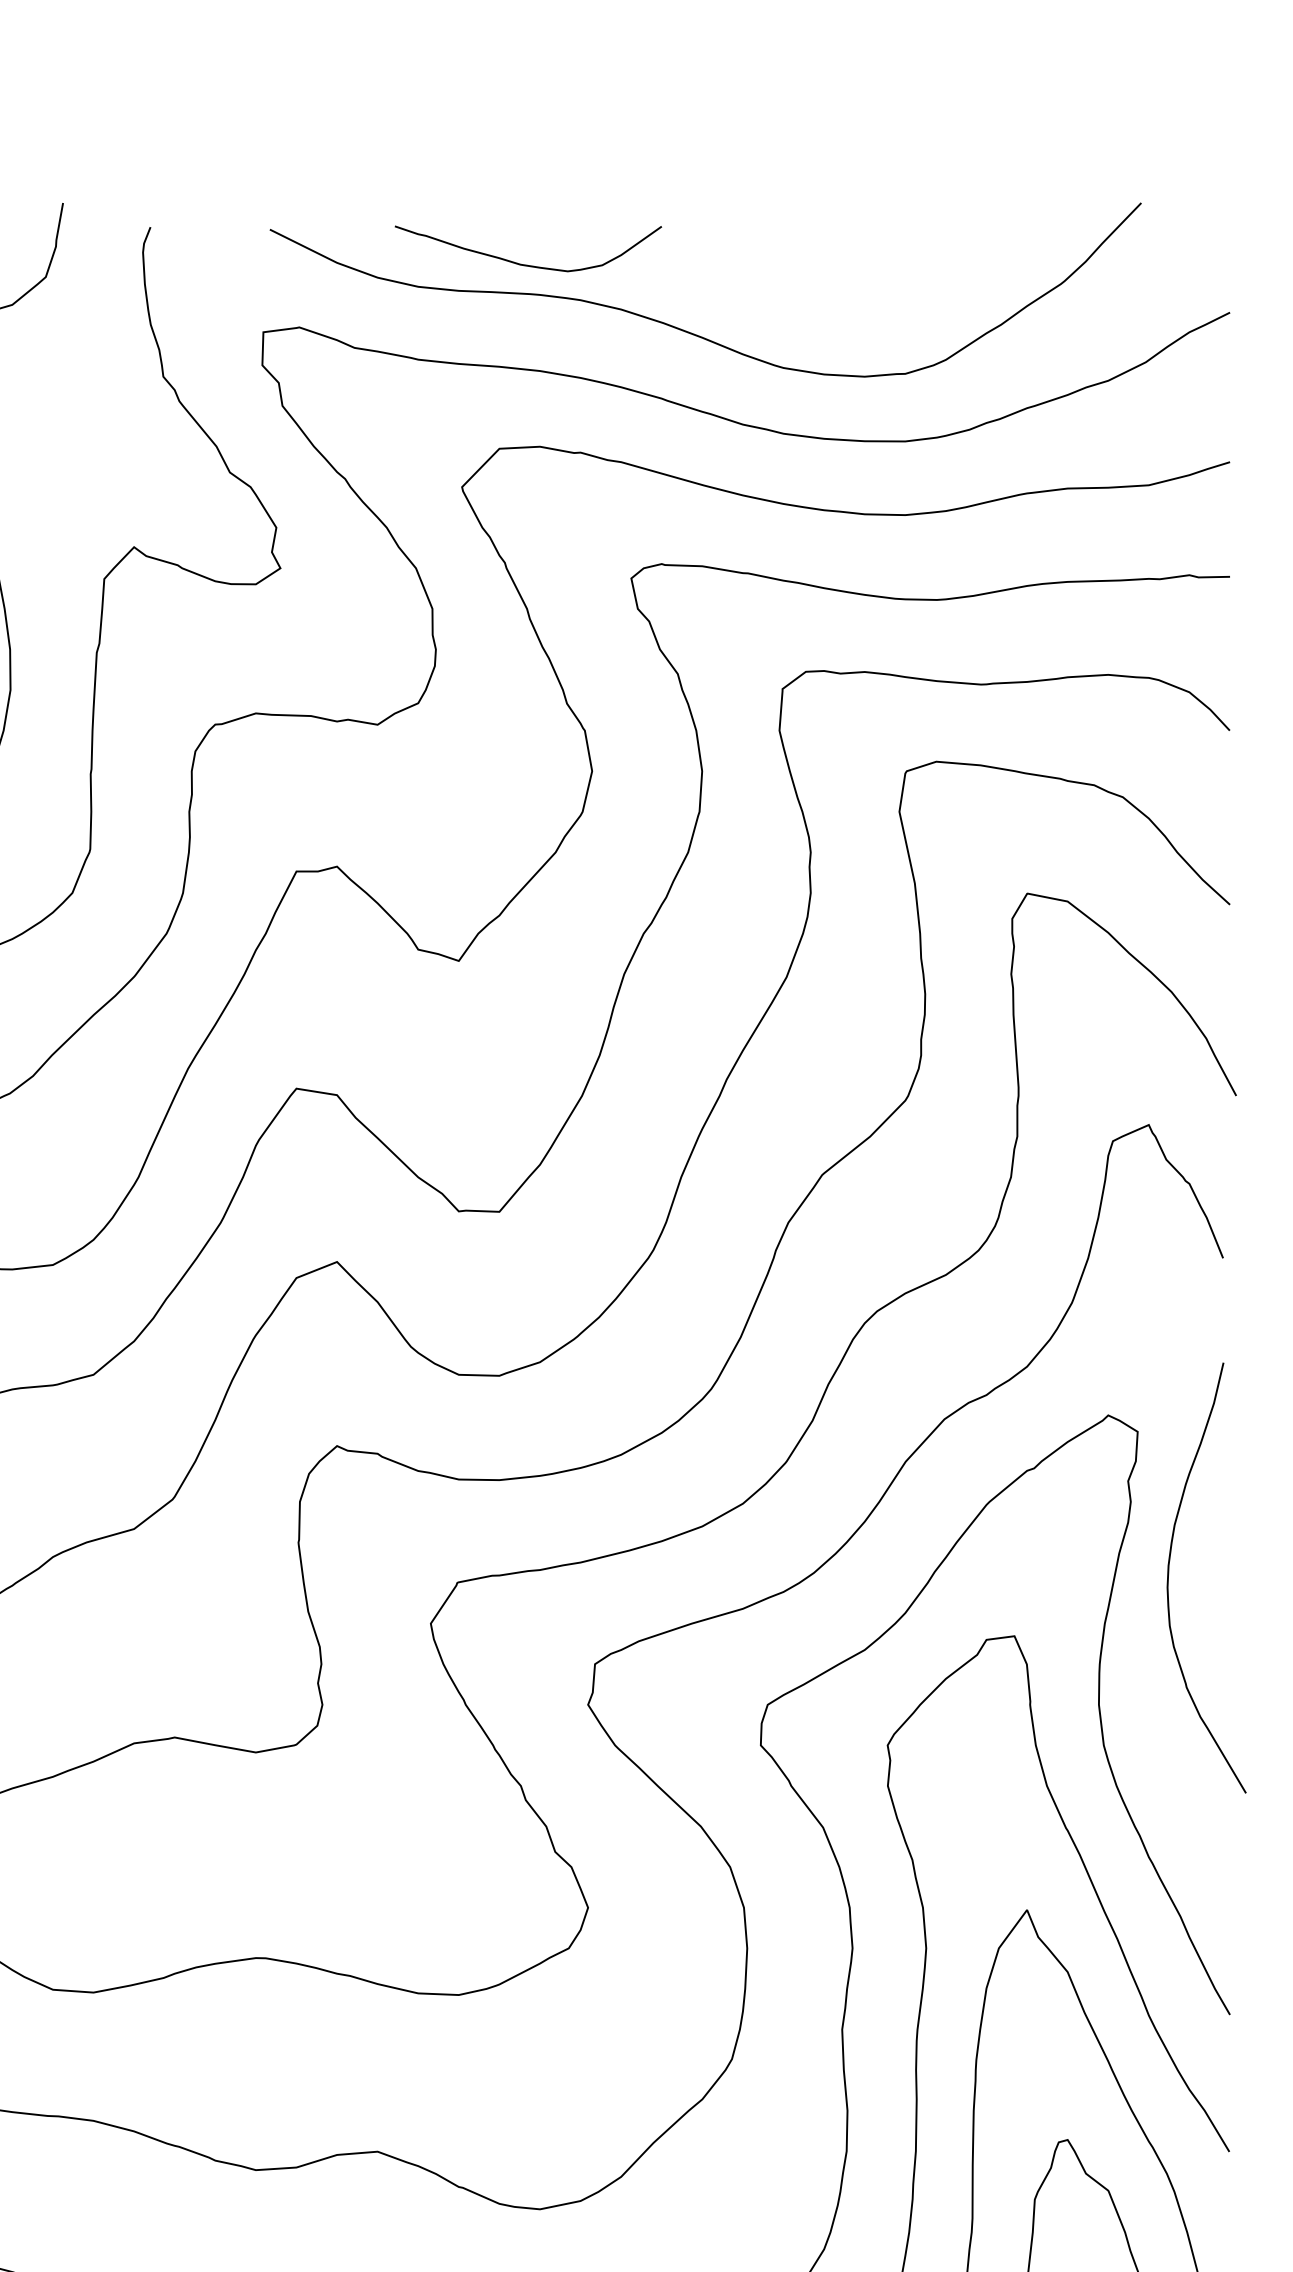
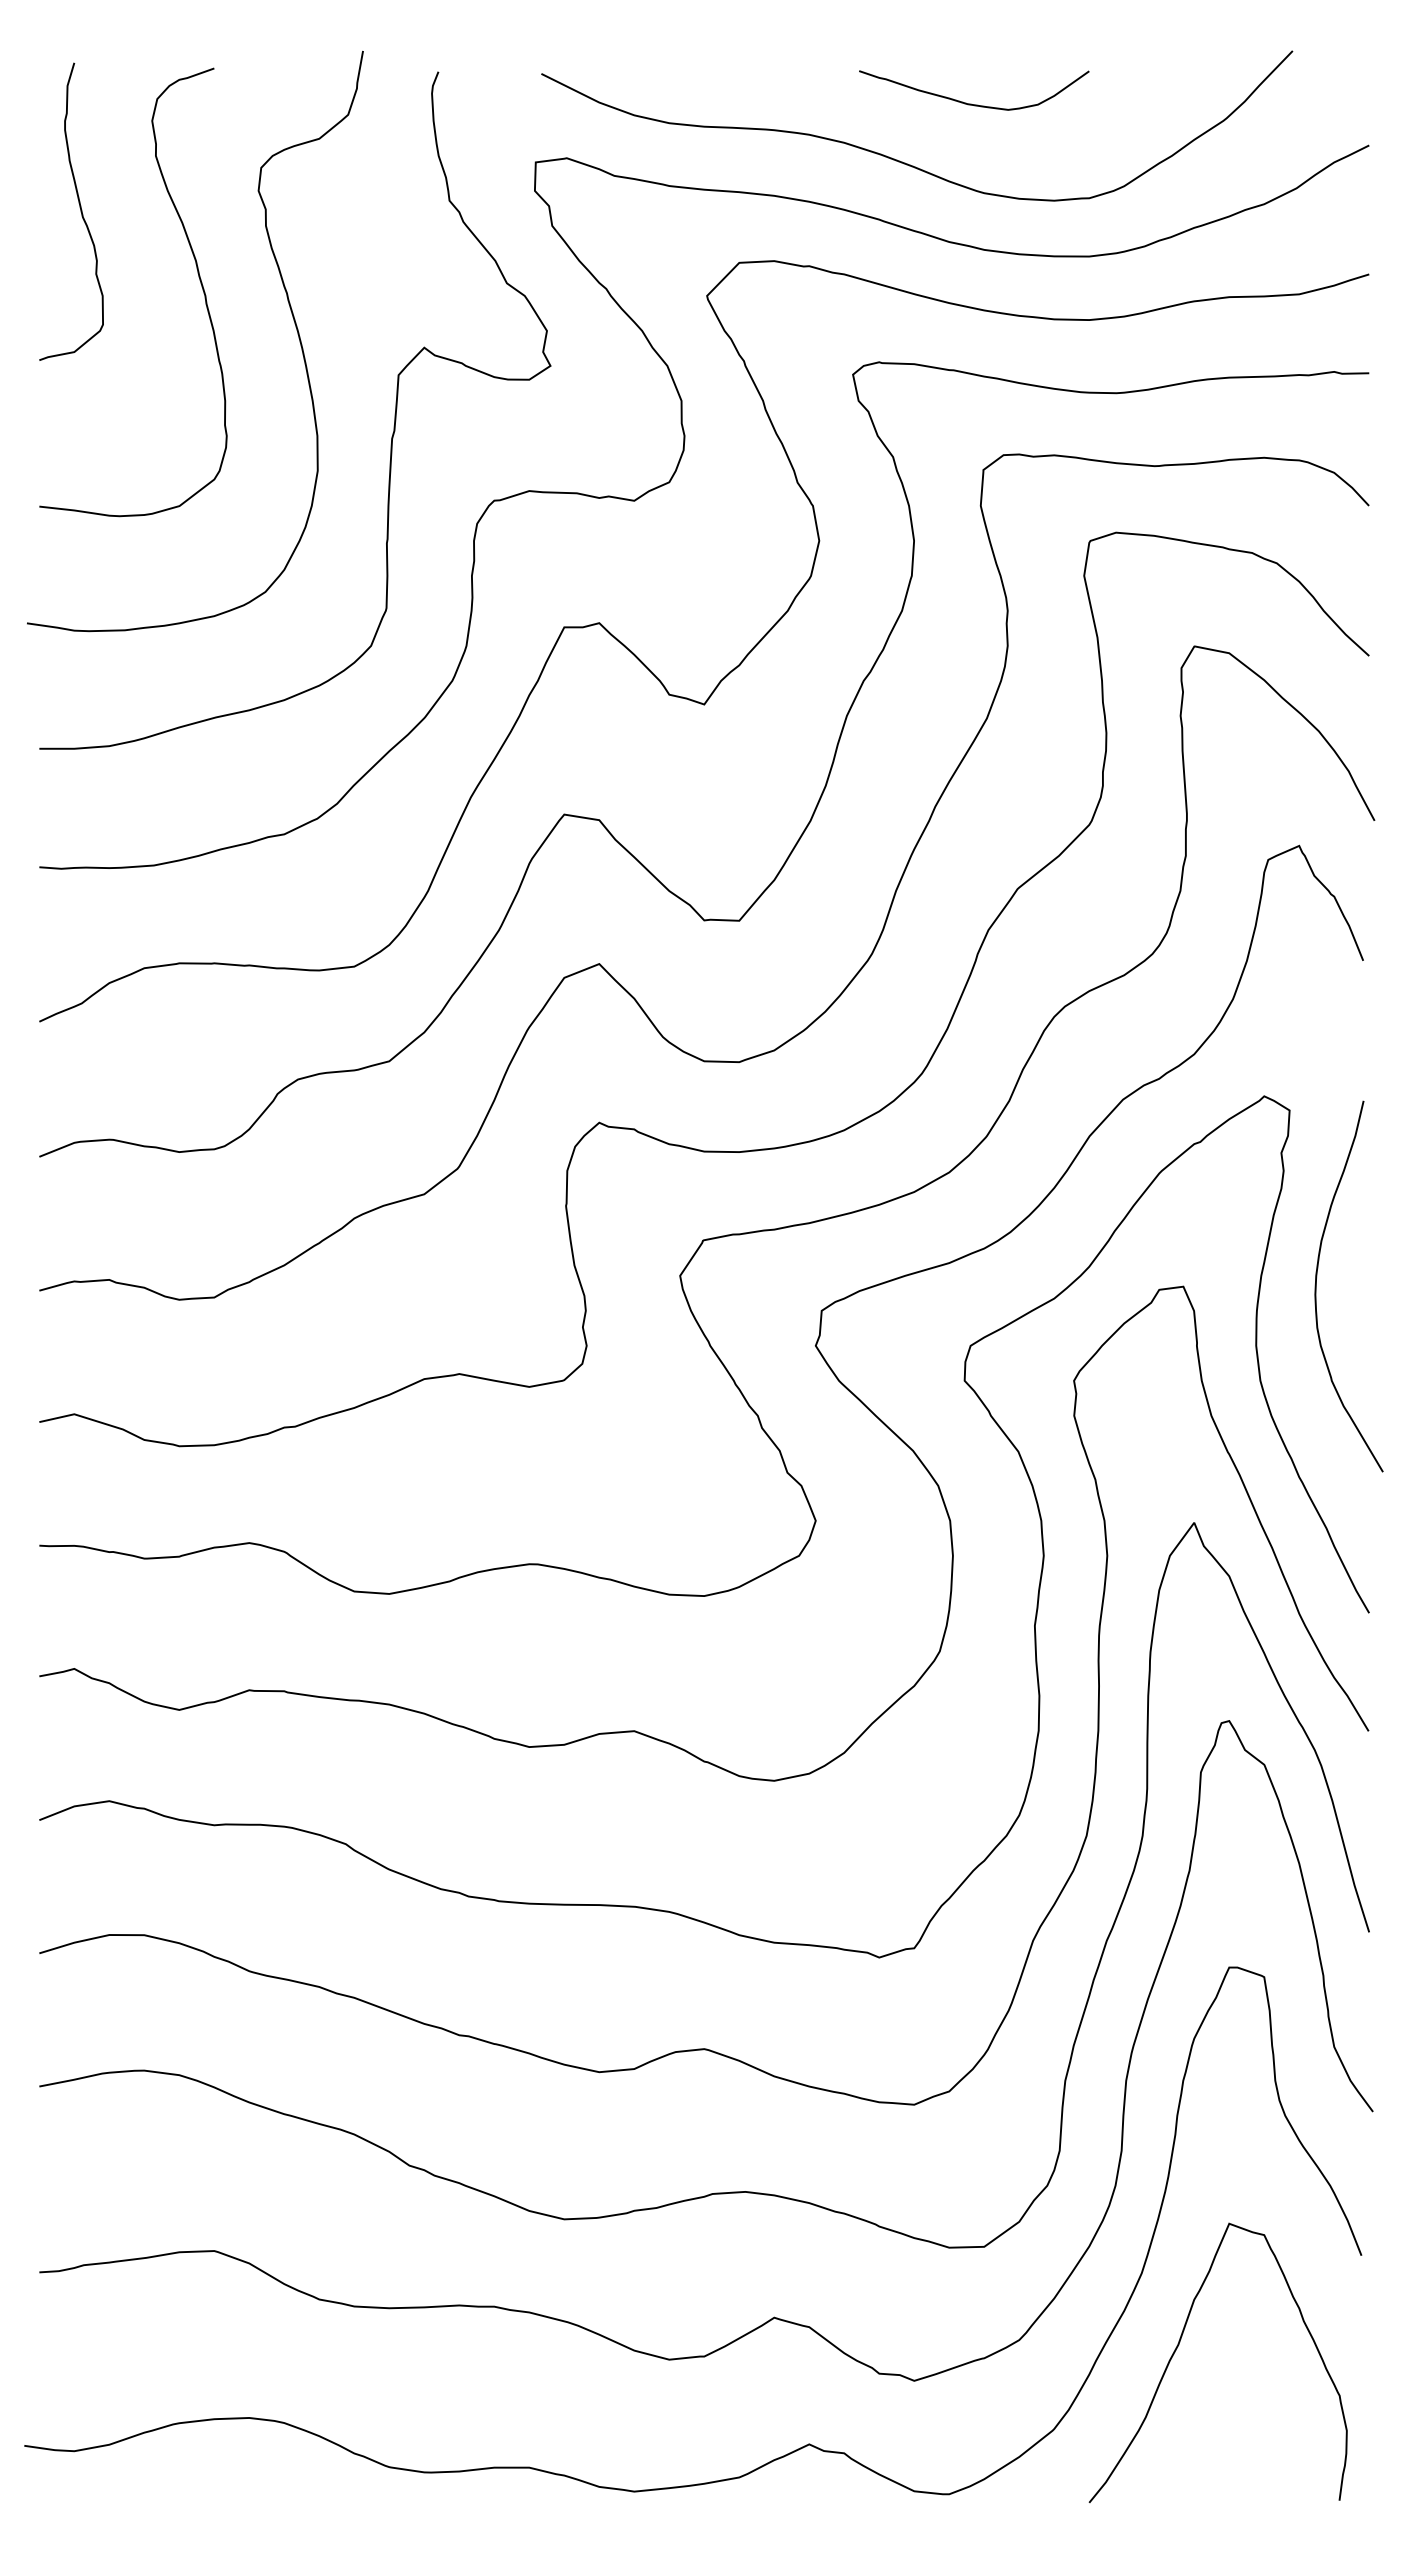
curve: (525, 263) -> (971, 103), moved
curve: (1168, 1577) -> (1316, 1286), moved

